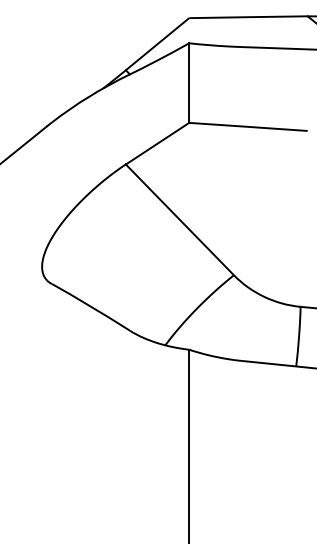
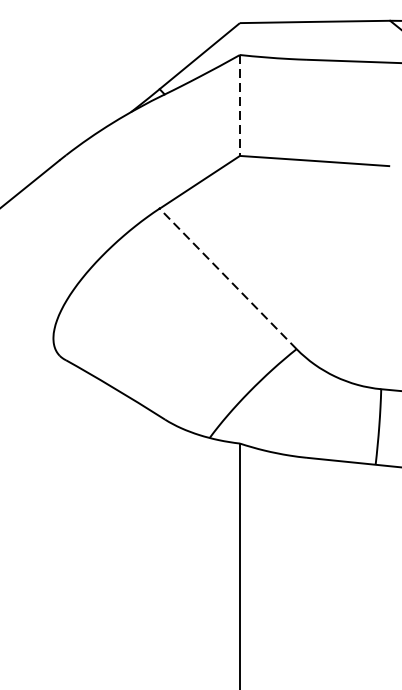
line: (189, 83) -> (240, 105), solid -> dashed
line: (179, 219) -> (227, 278), solid -> dashed

